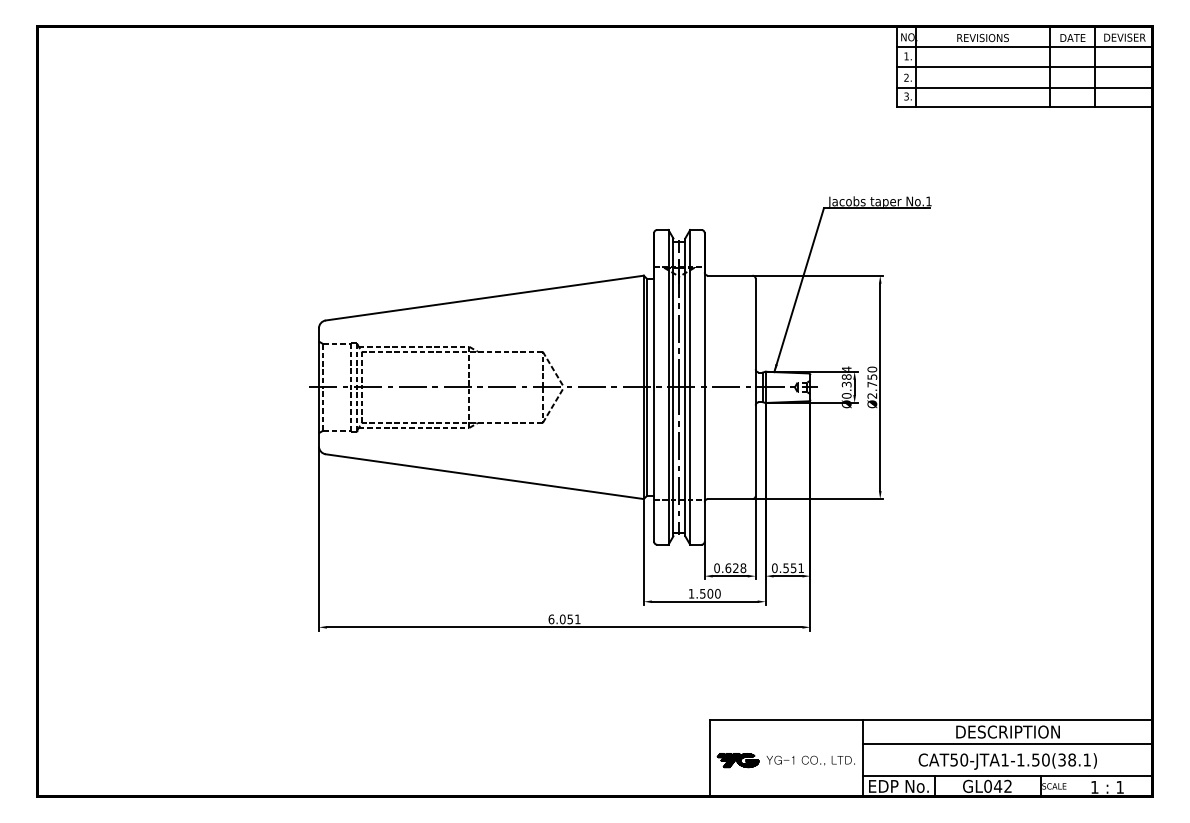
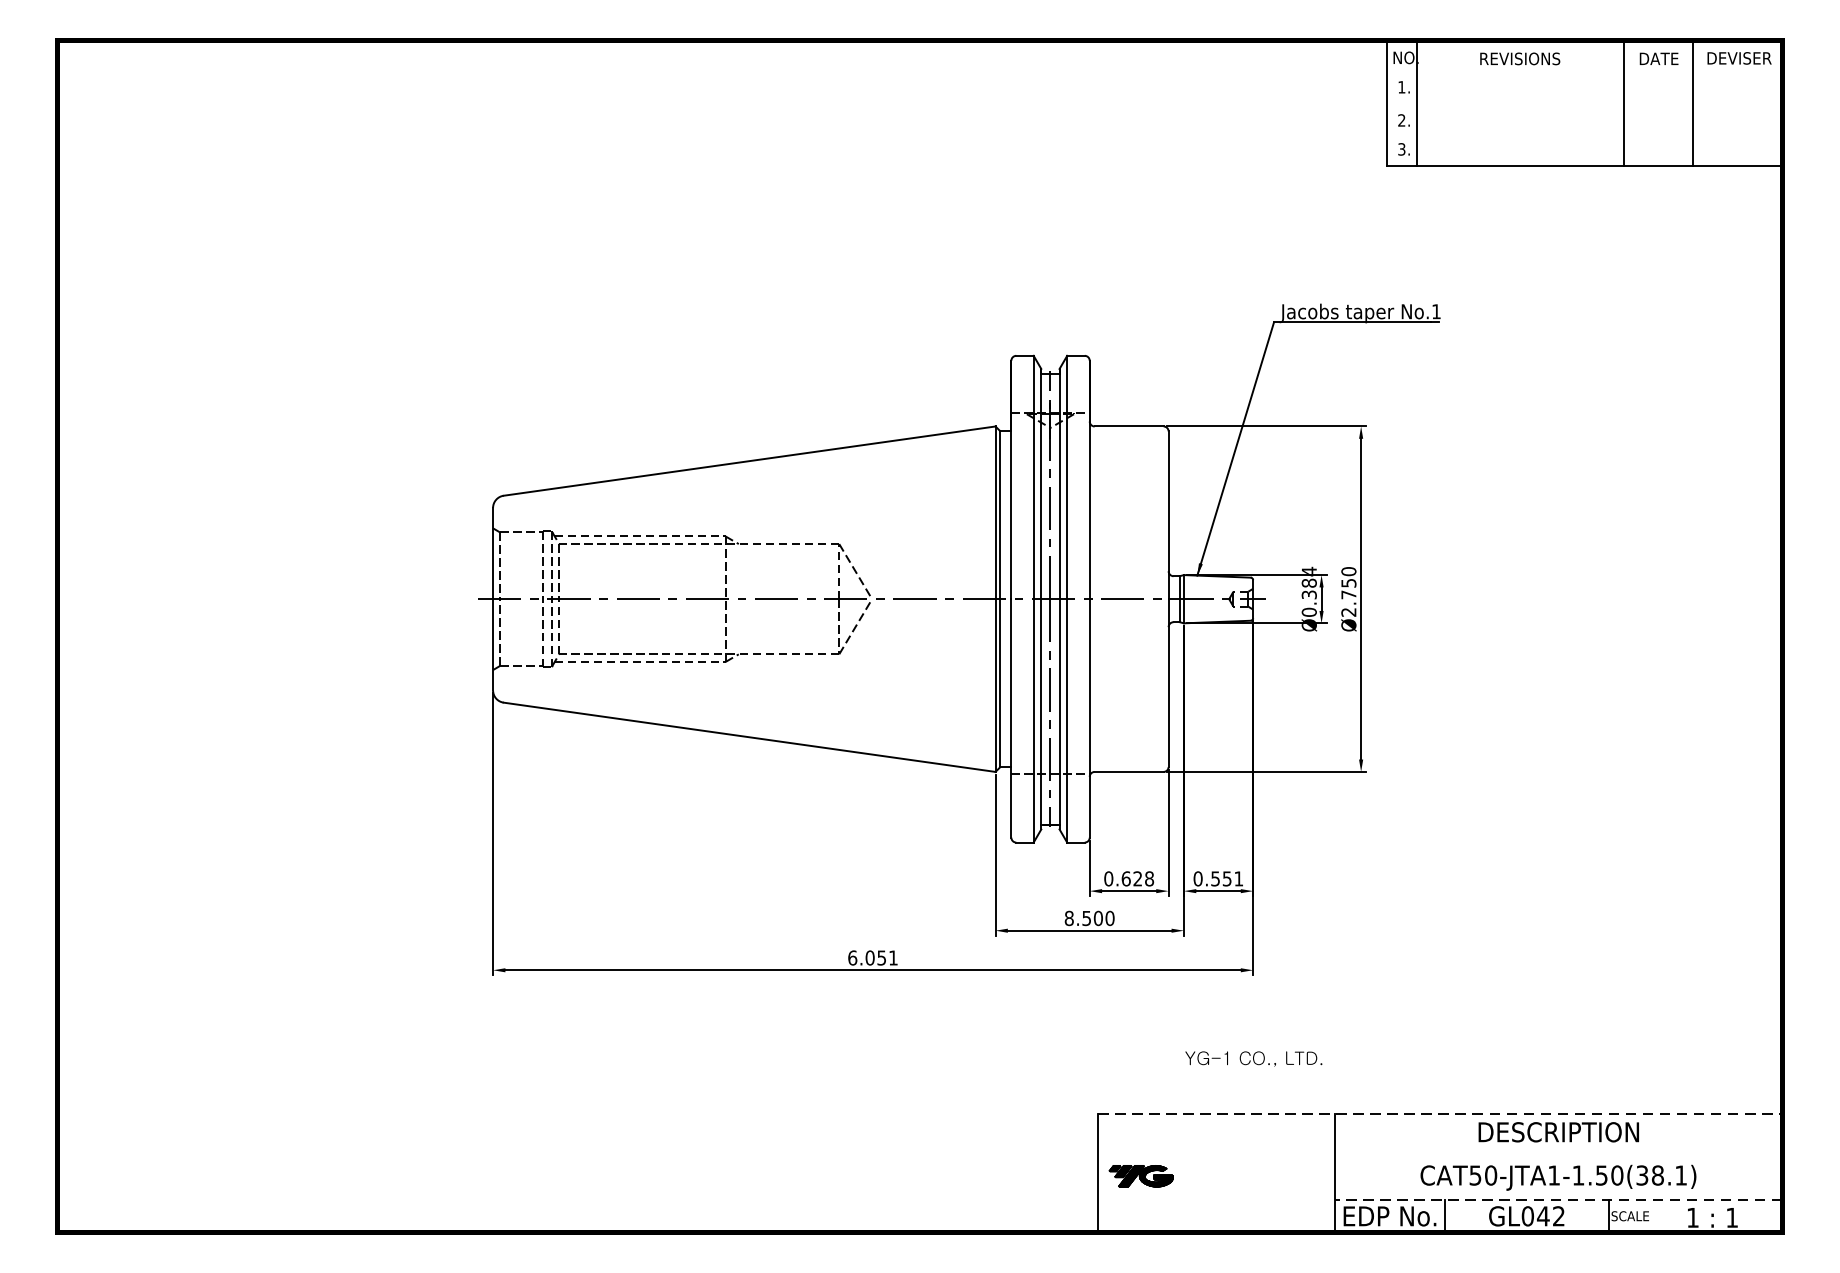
line: (1024, 46) -> (1584, 72), removed
line: (1024, 67) -> (1584, 104), removed
line: (1024, 87) -> (1584, 135), removed
text: (691, 593) -> (1069, 917), 1.500 -> 8.500
line: (931, 720) -> (1440, 1114), solid -> dashed
line: (1007, 744) -> (1557, 1151), removed
text: (810, 760) -> (1253, 1058), moved
line: (1008, 776) -> (1559, 1200), solid -> dashed

